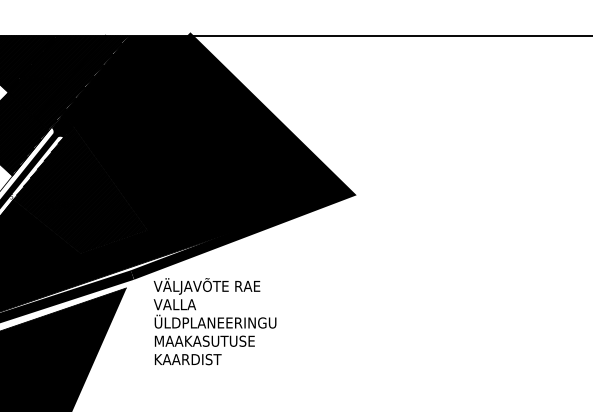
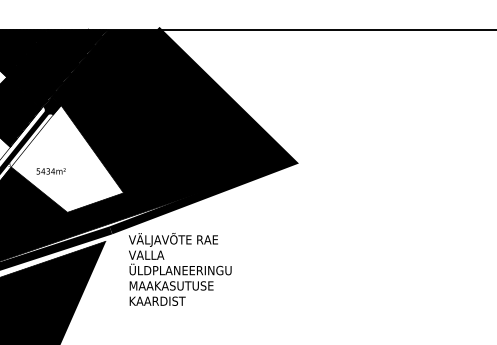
hatch: (80, 189) -> (67, 158), removed

